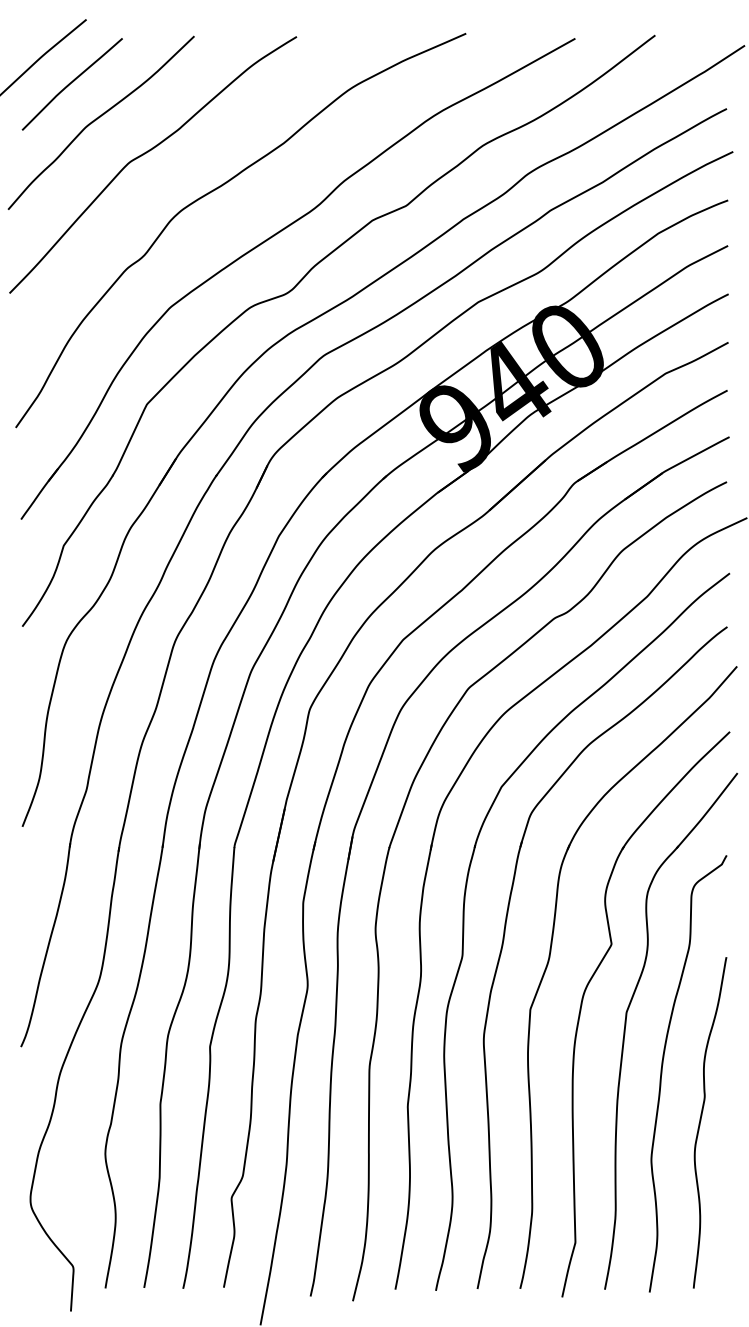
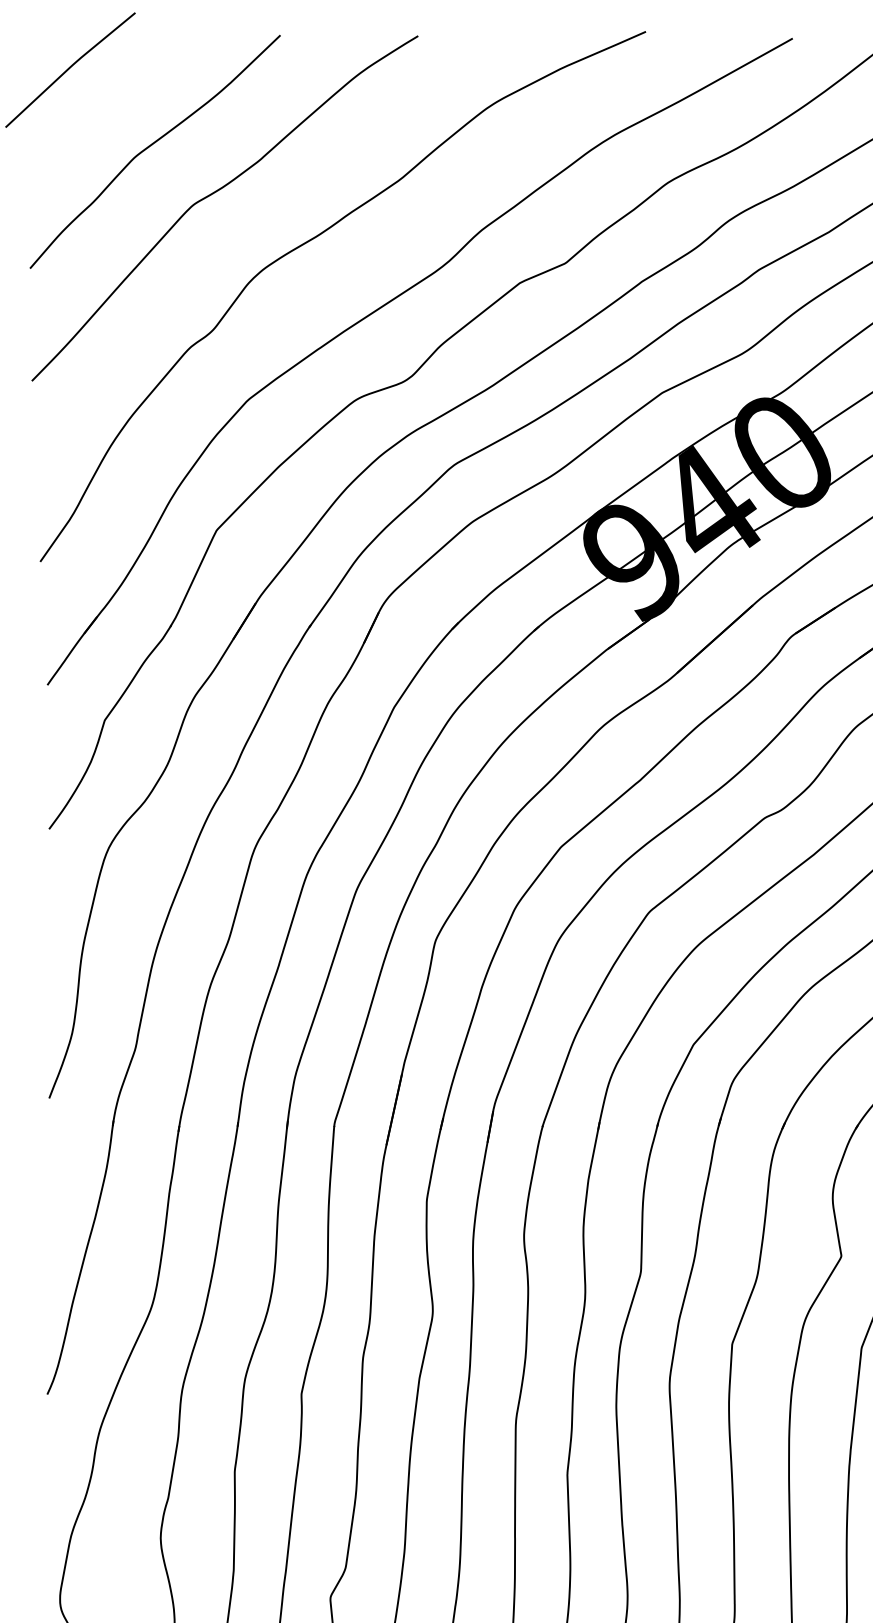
curve: (71, 83) -> (115, 98), removed

